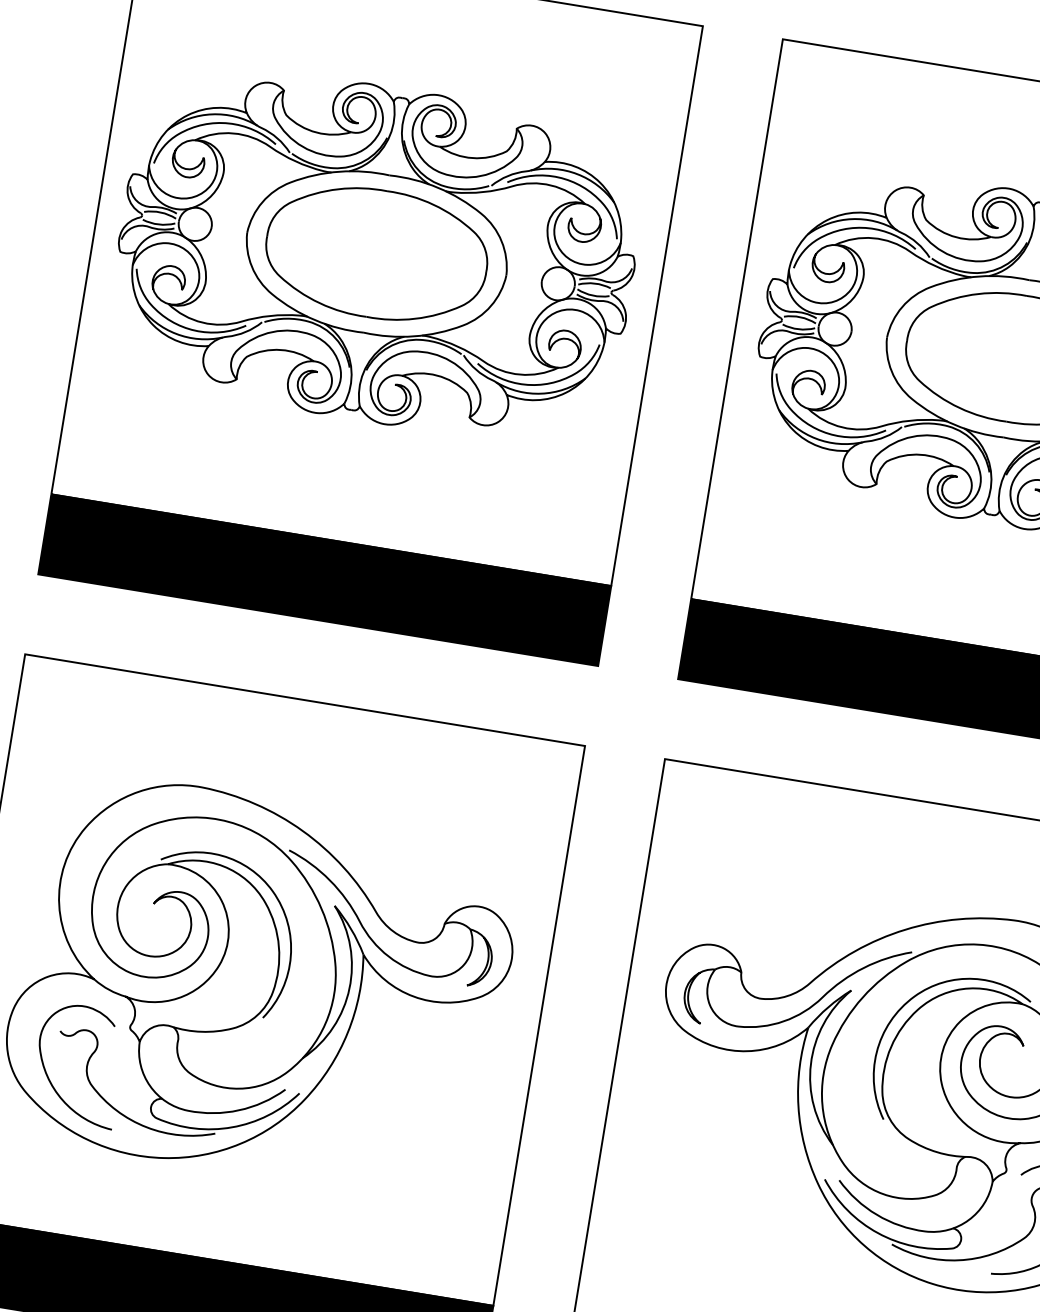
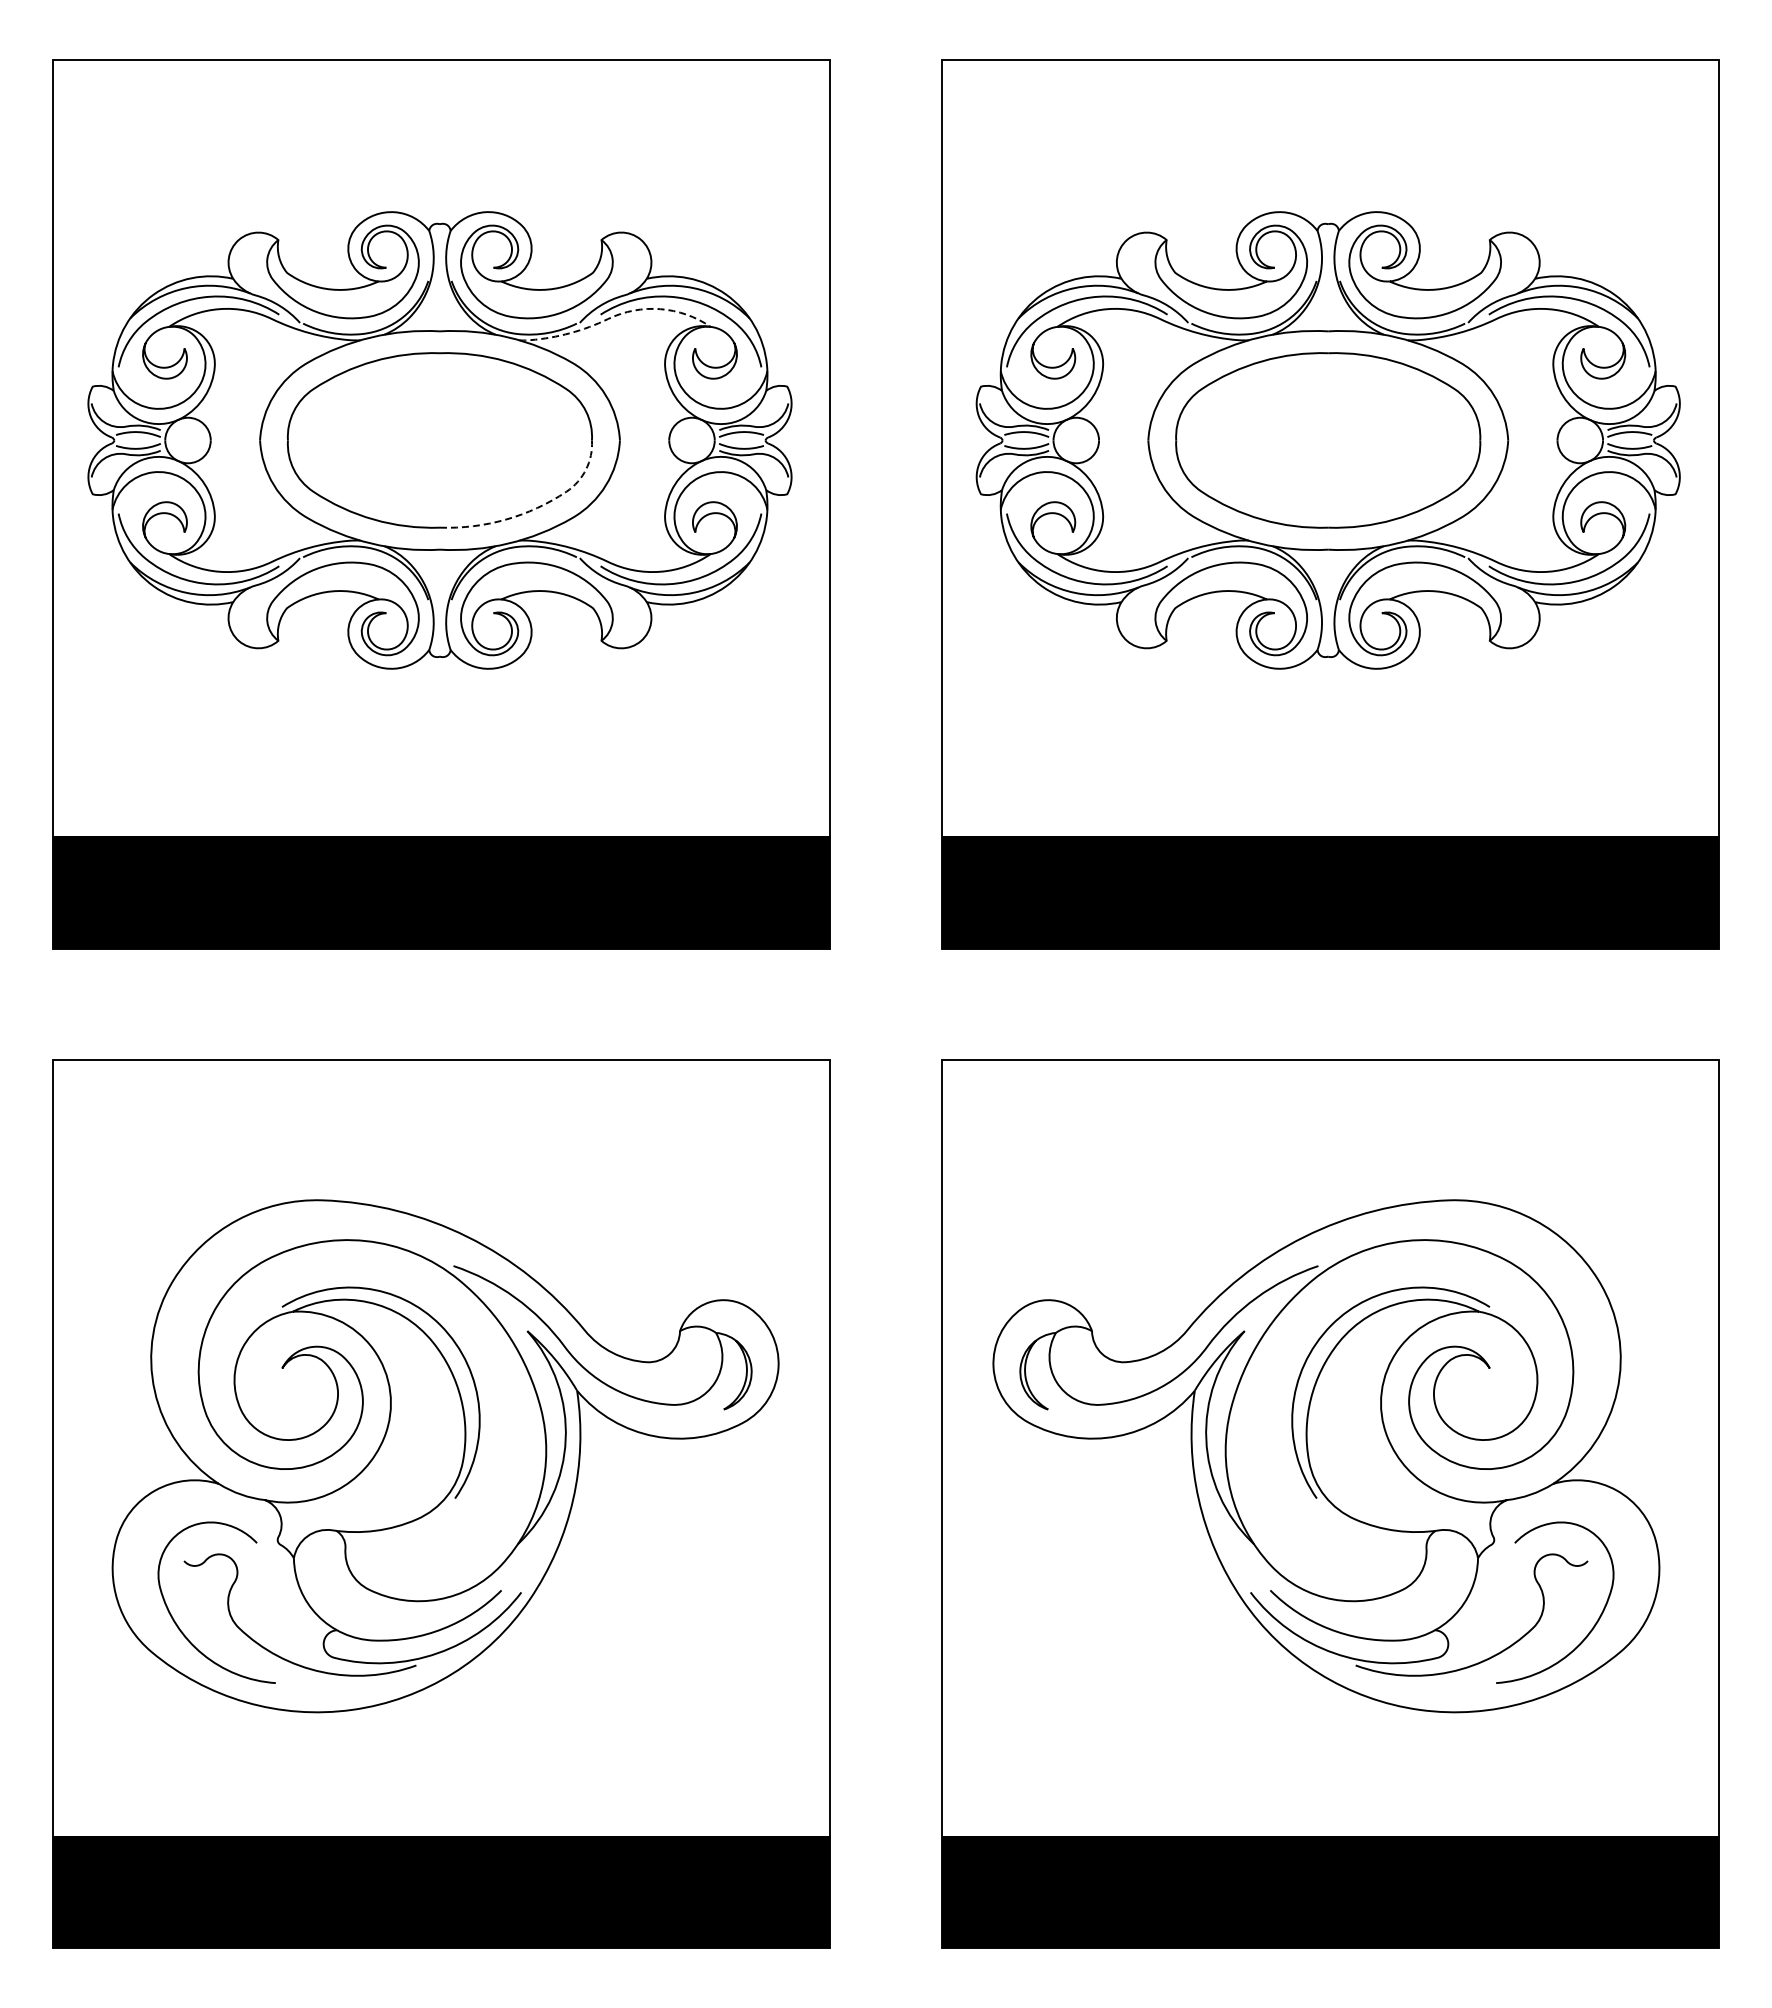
line: (517, 185) -> (614, 316), solid -> dashed
line: (436, 314) -> (534, 509), solid -> dashed

